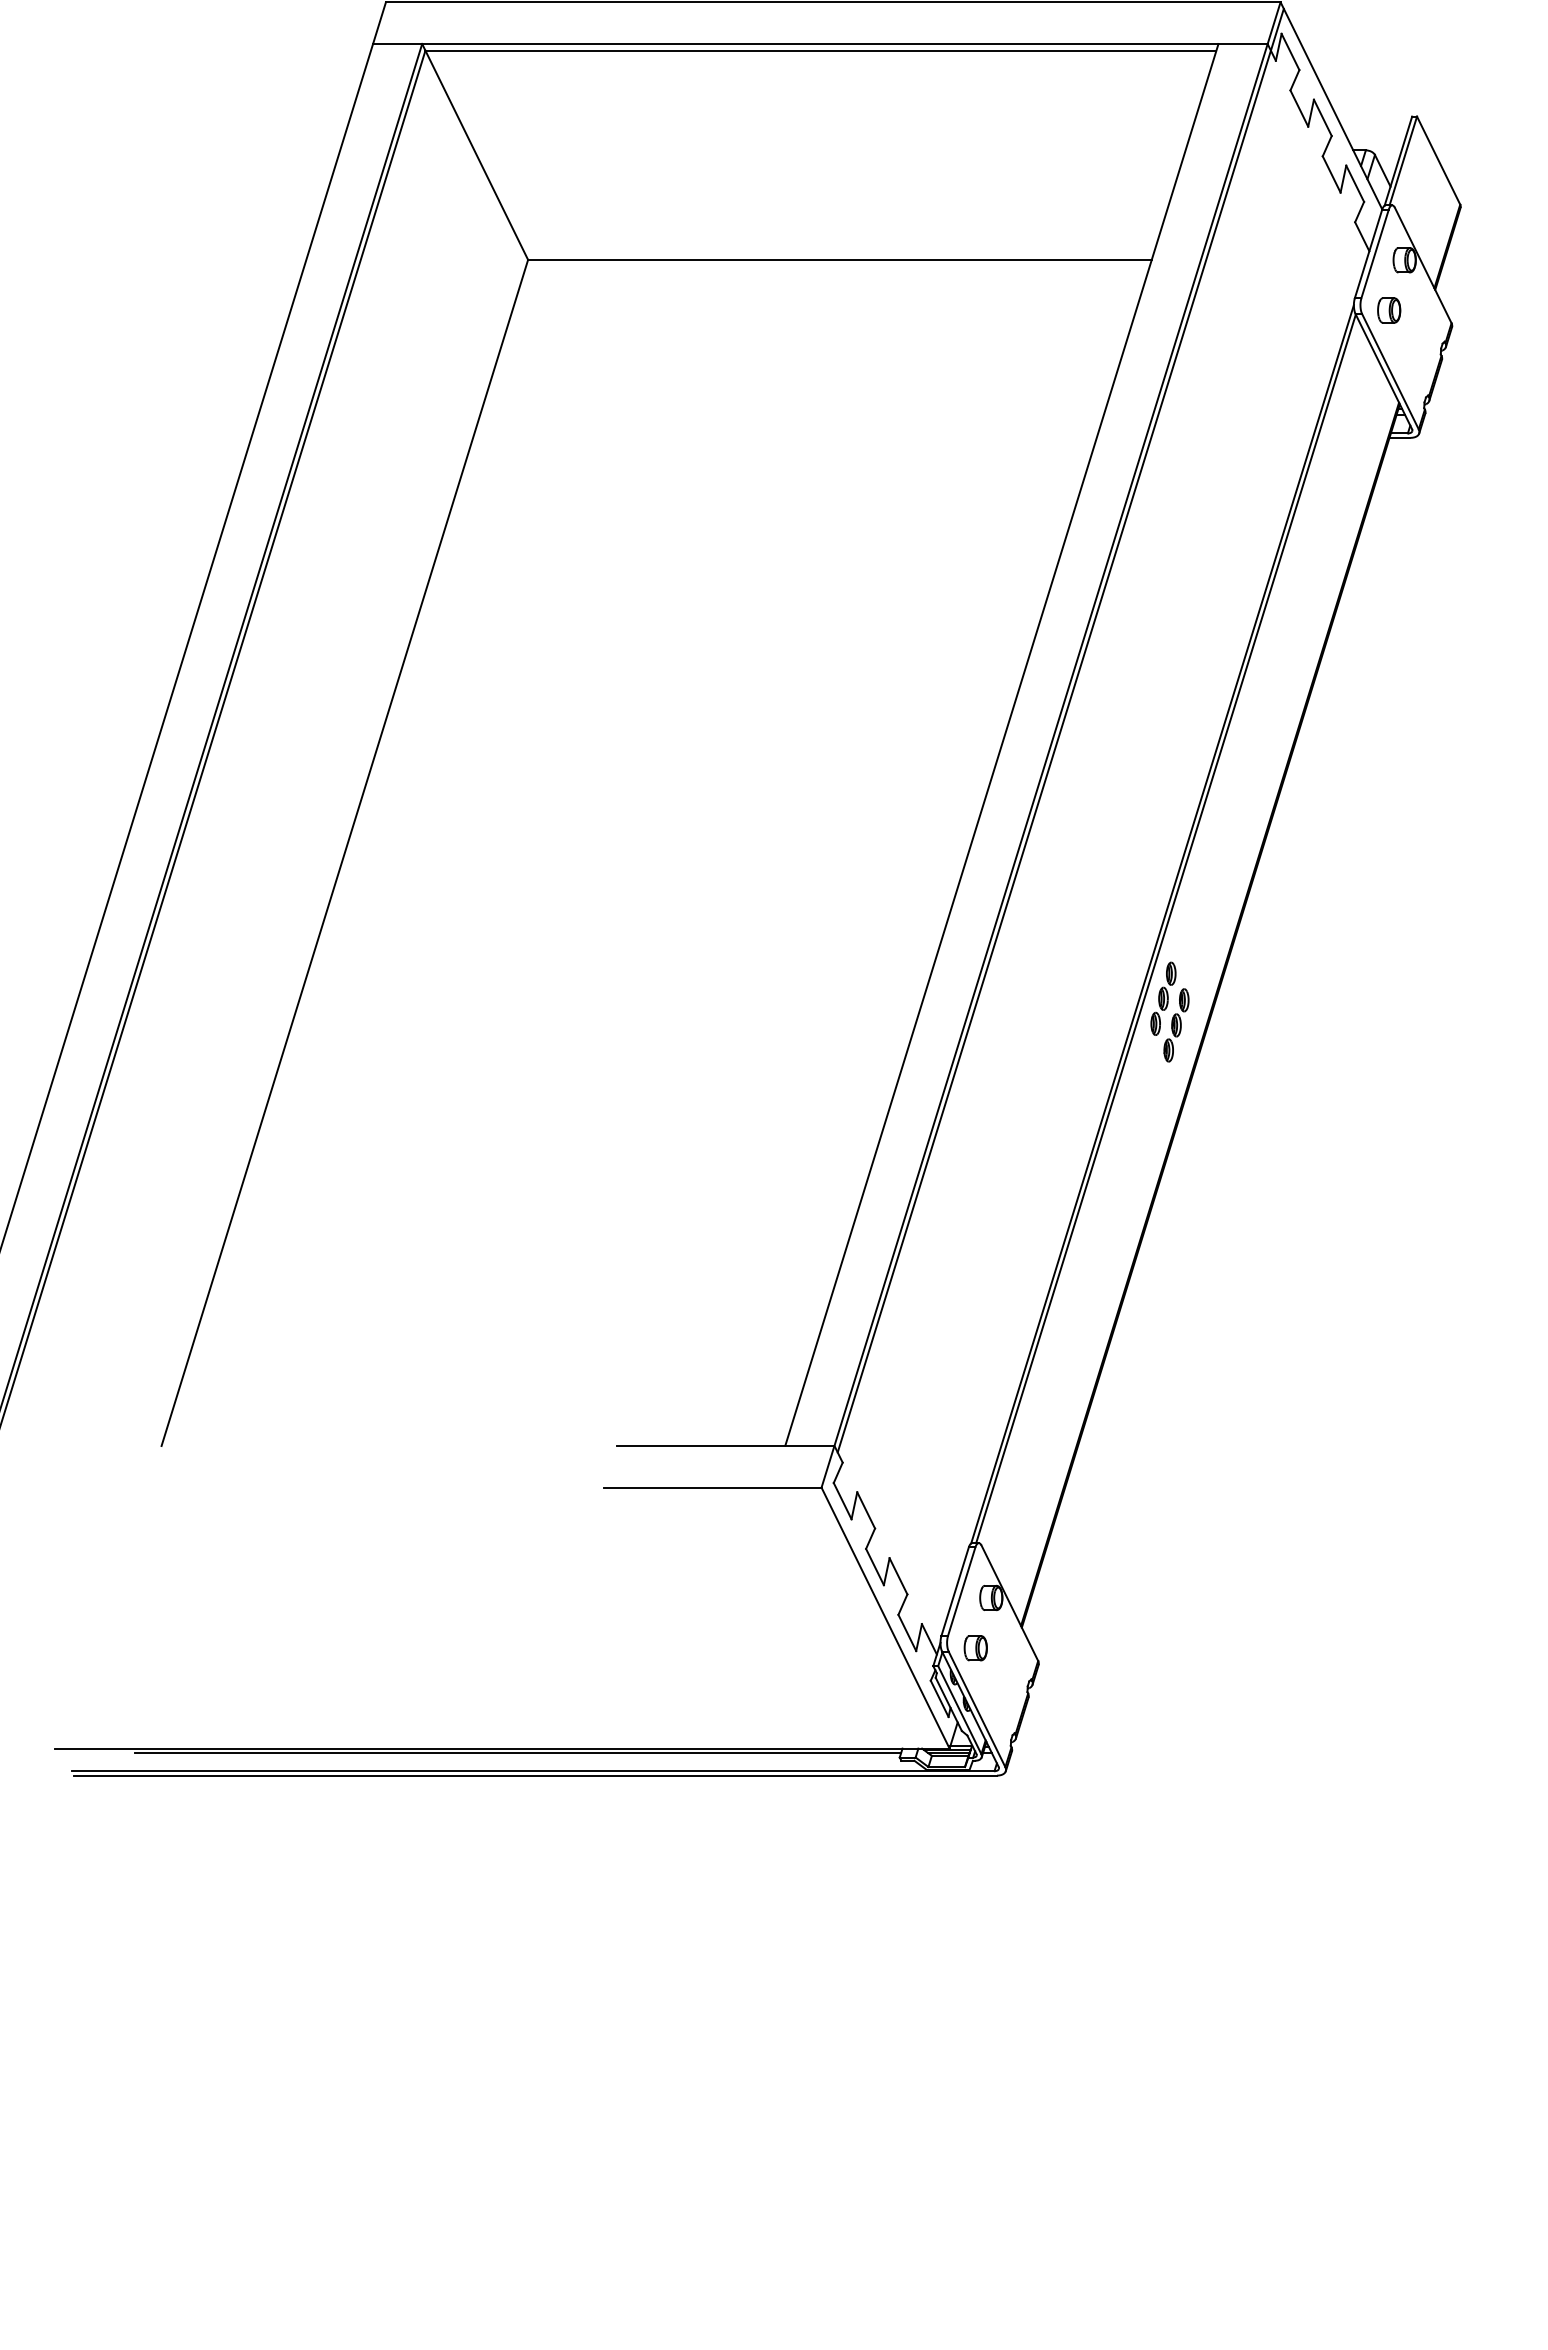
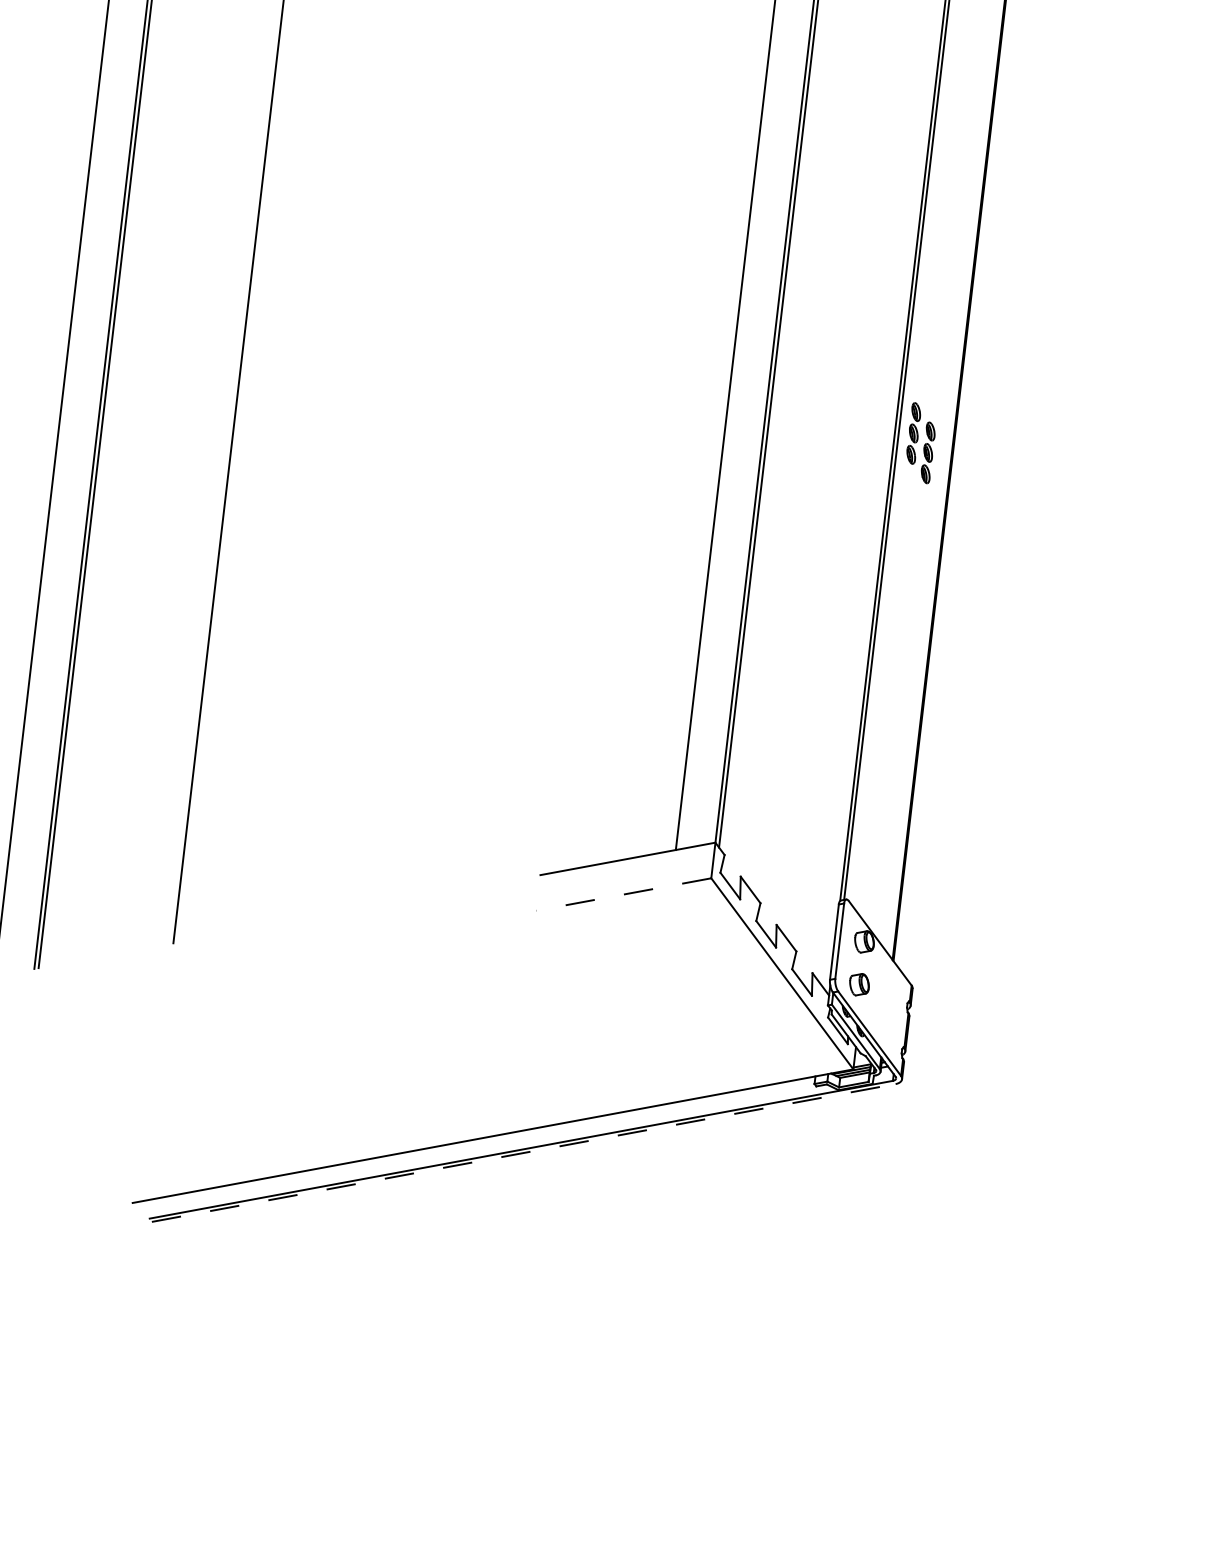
line: (712, 1487) -> (623, 894), solid -> dashed
line: (518, 1752) -> (506, 1136), removed
line: (535, 1775) -> (523, 1152), solid -> dashed

